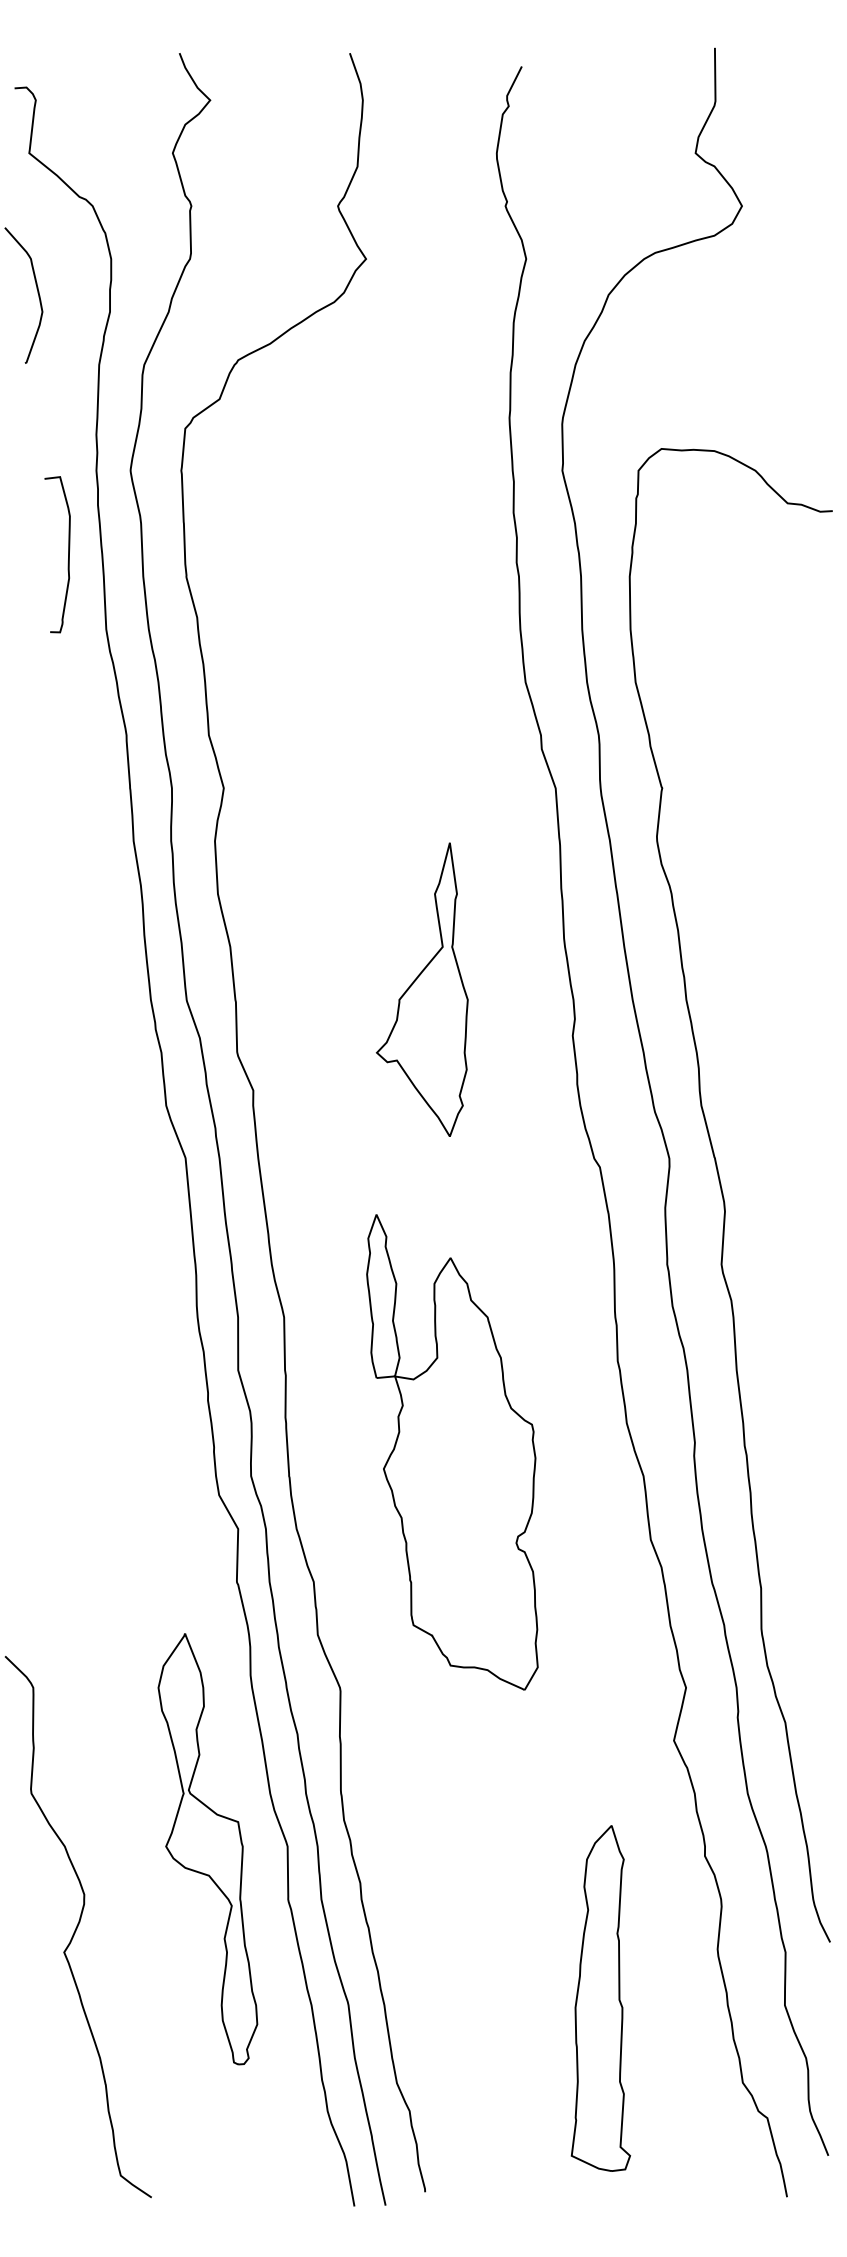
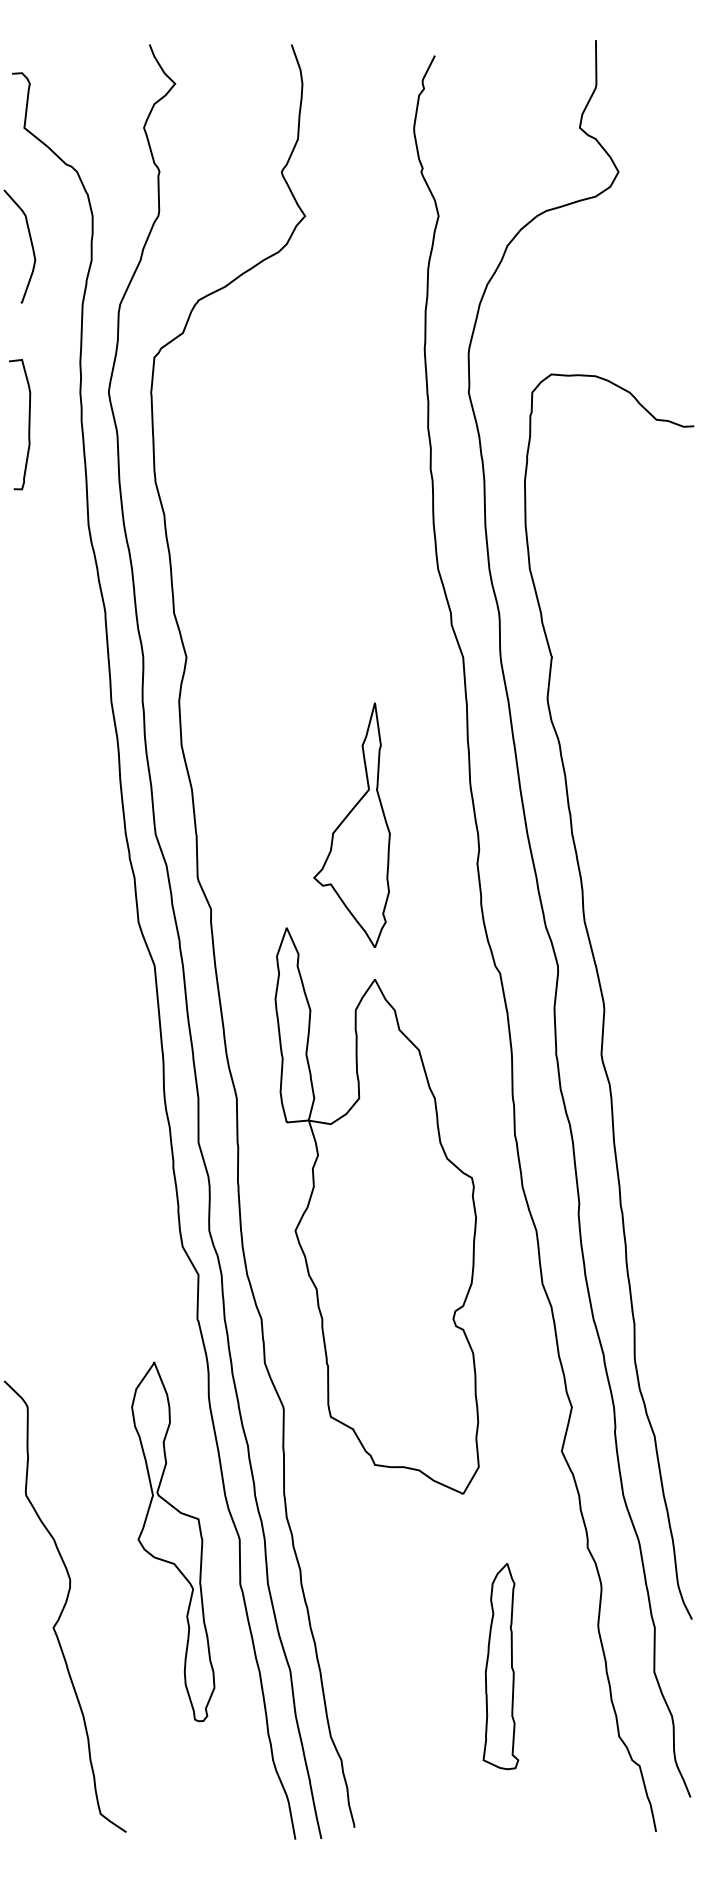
curve: (67, 554) -> (28, 424), moved
part: (451, 1451) -> (376, 1210), size x1.43
part: (600, 1998) -> (500, 1666), size x0.71

